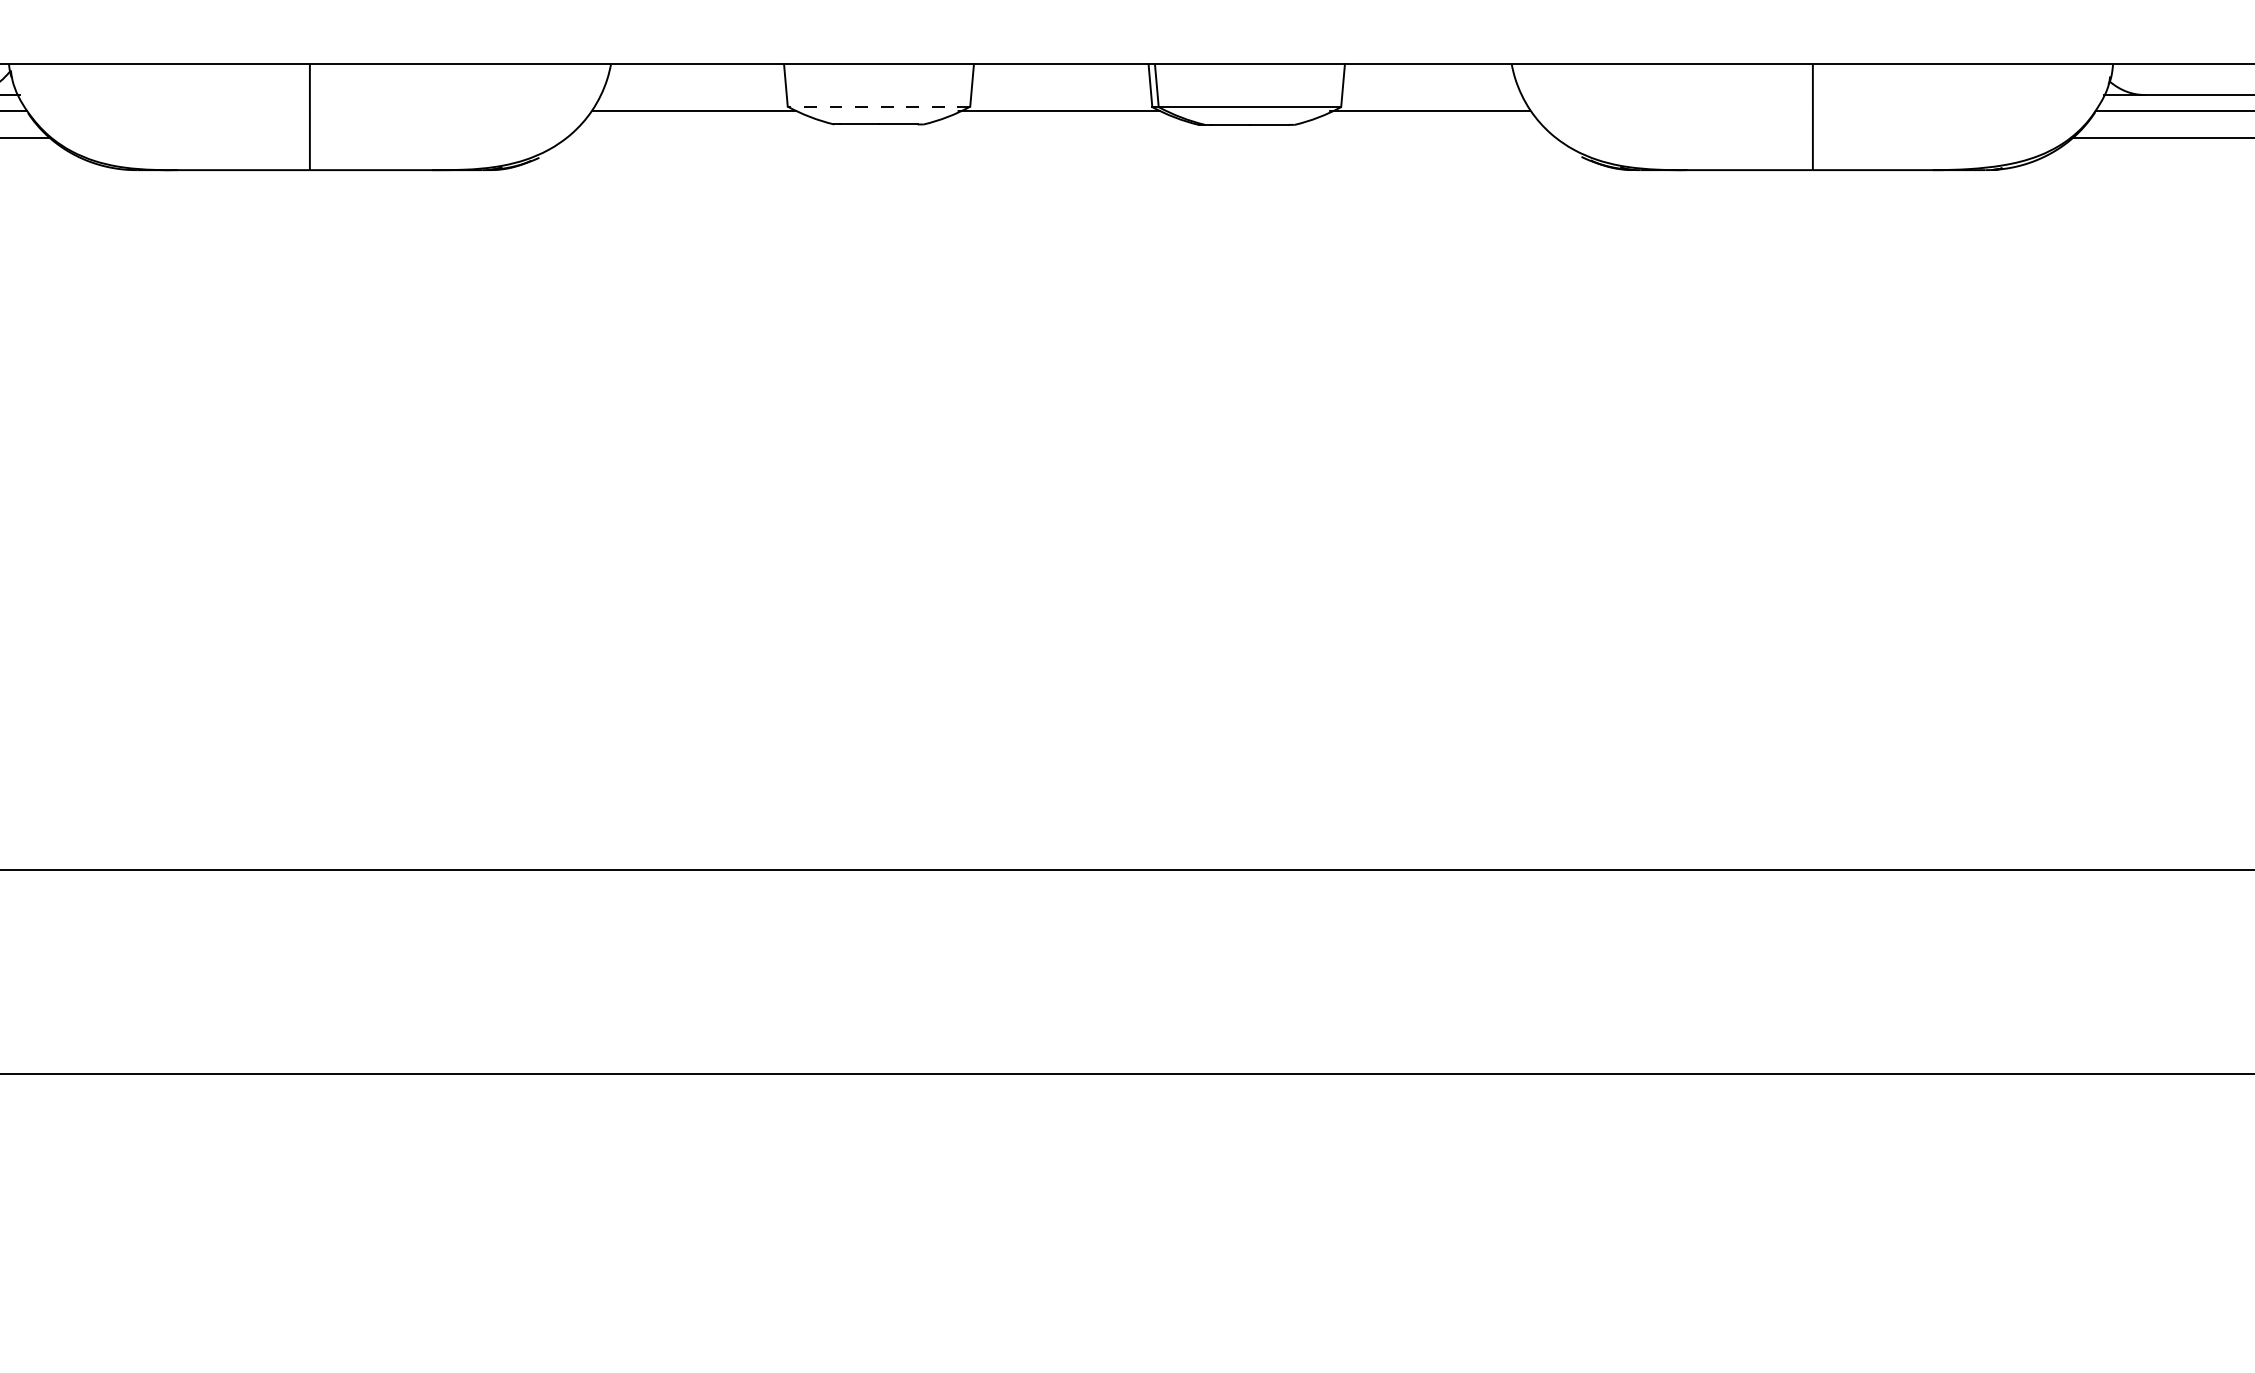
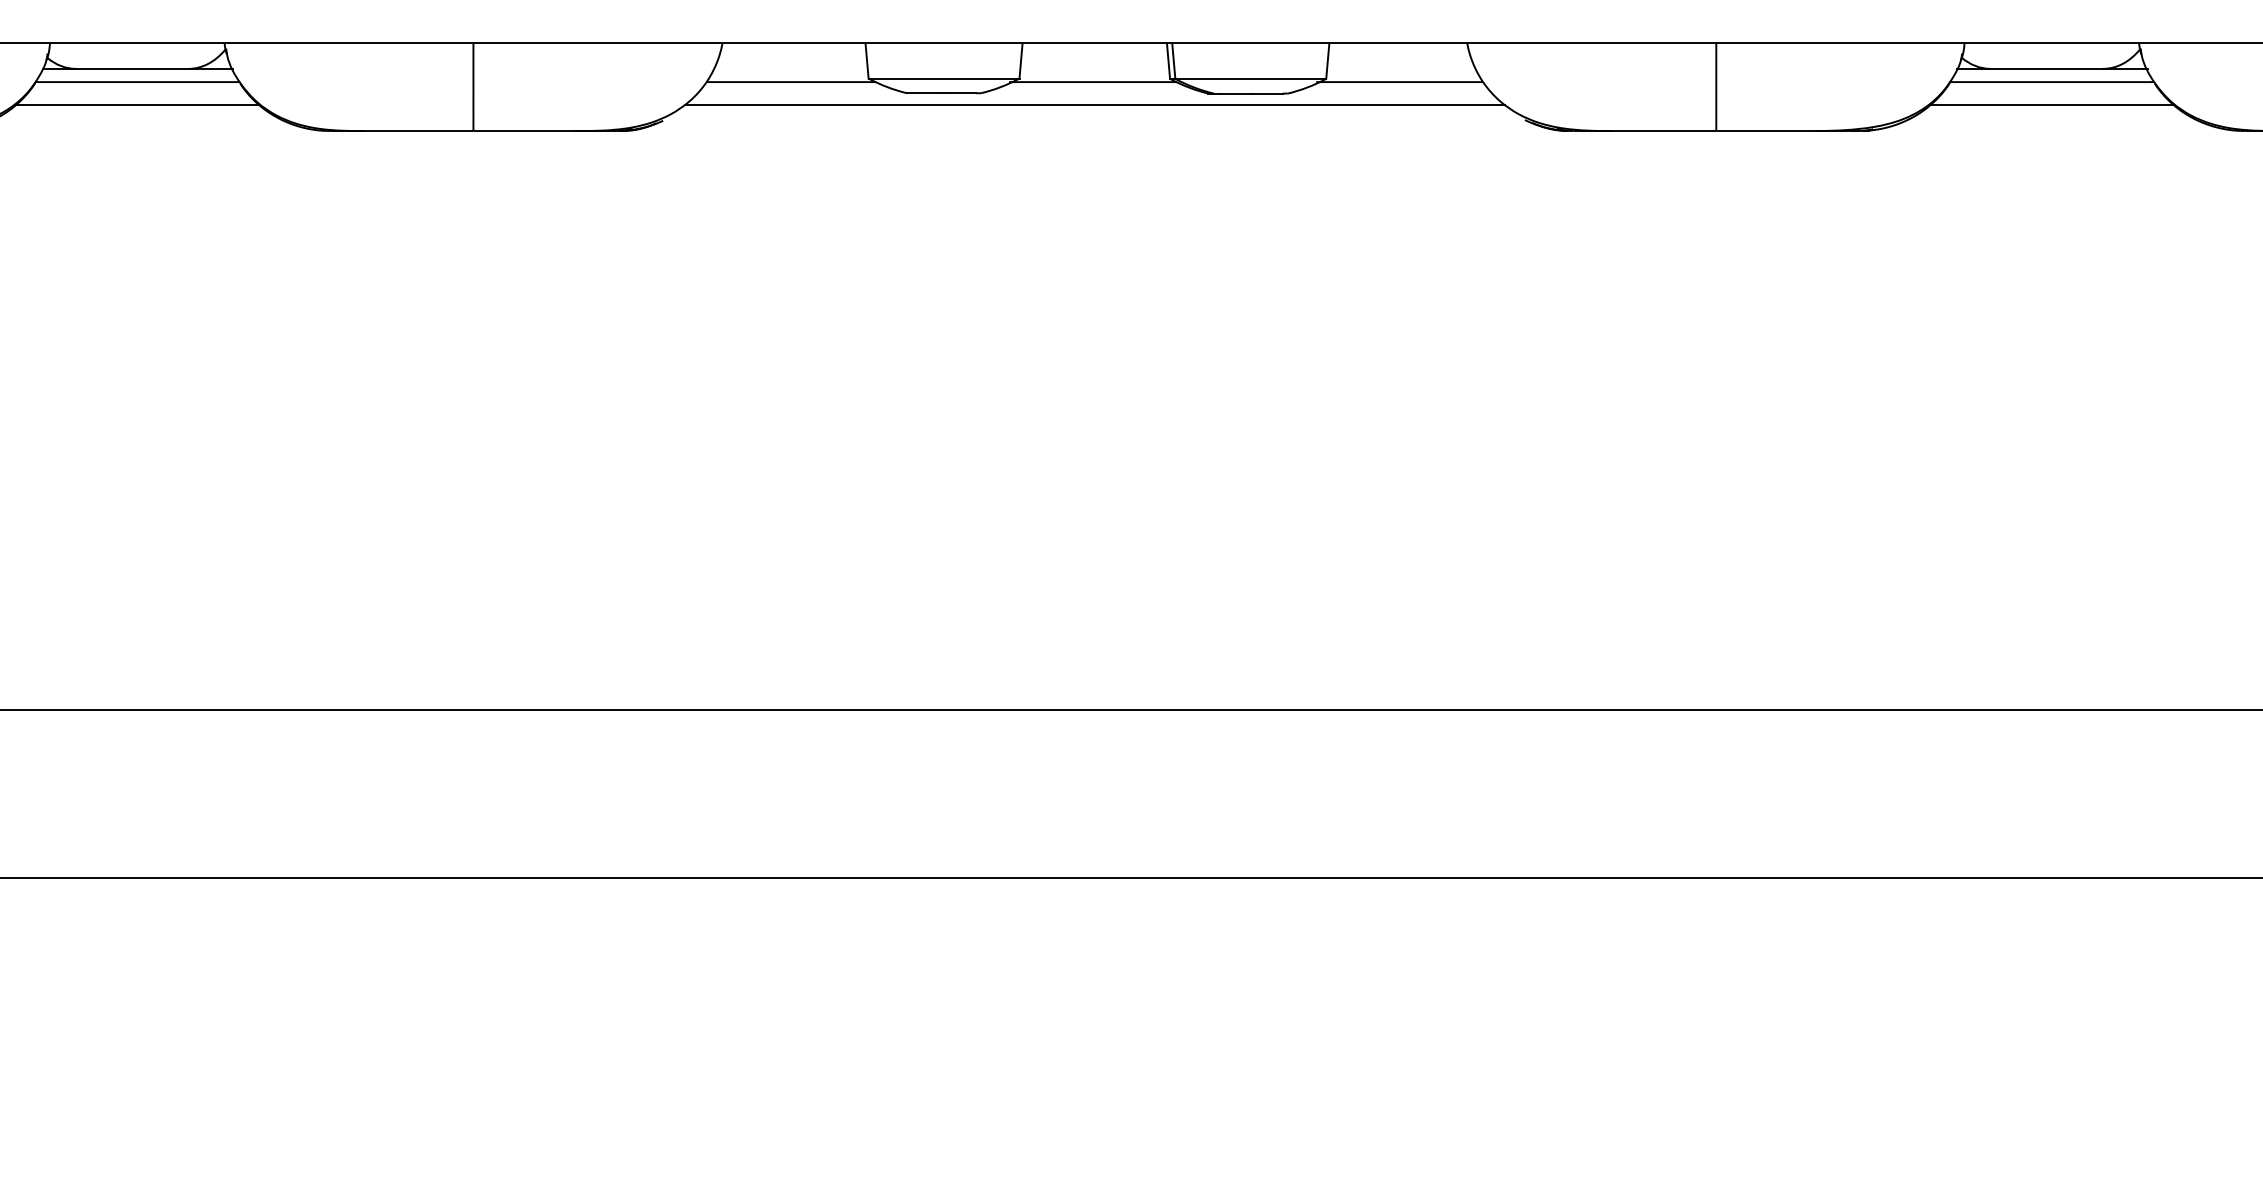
line: (878, 106) -> (943, 78), dashed -> solid
line: (1060, 138) -> (1094, 104), added

